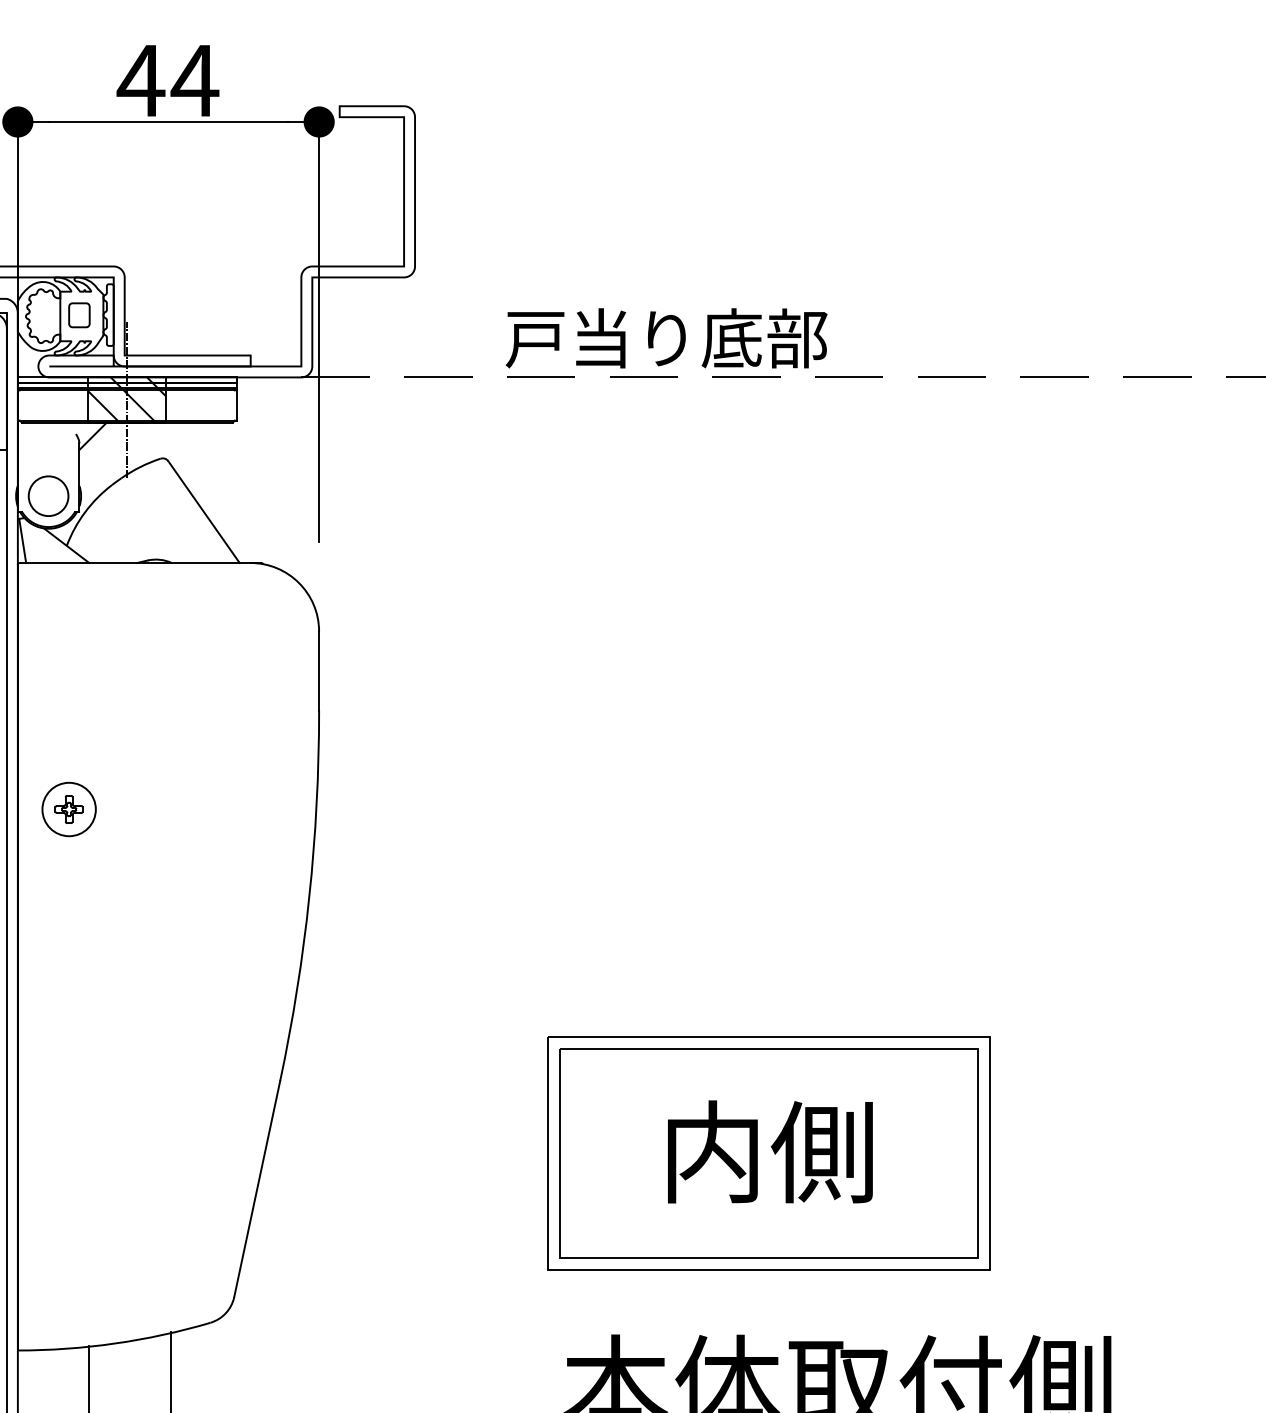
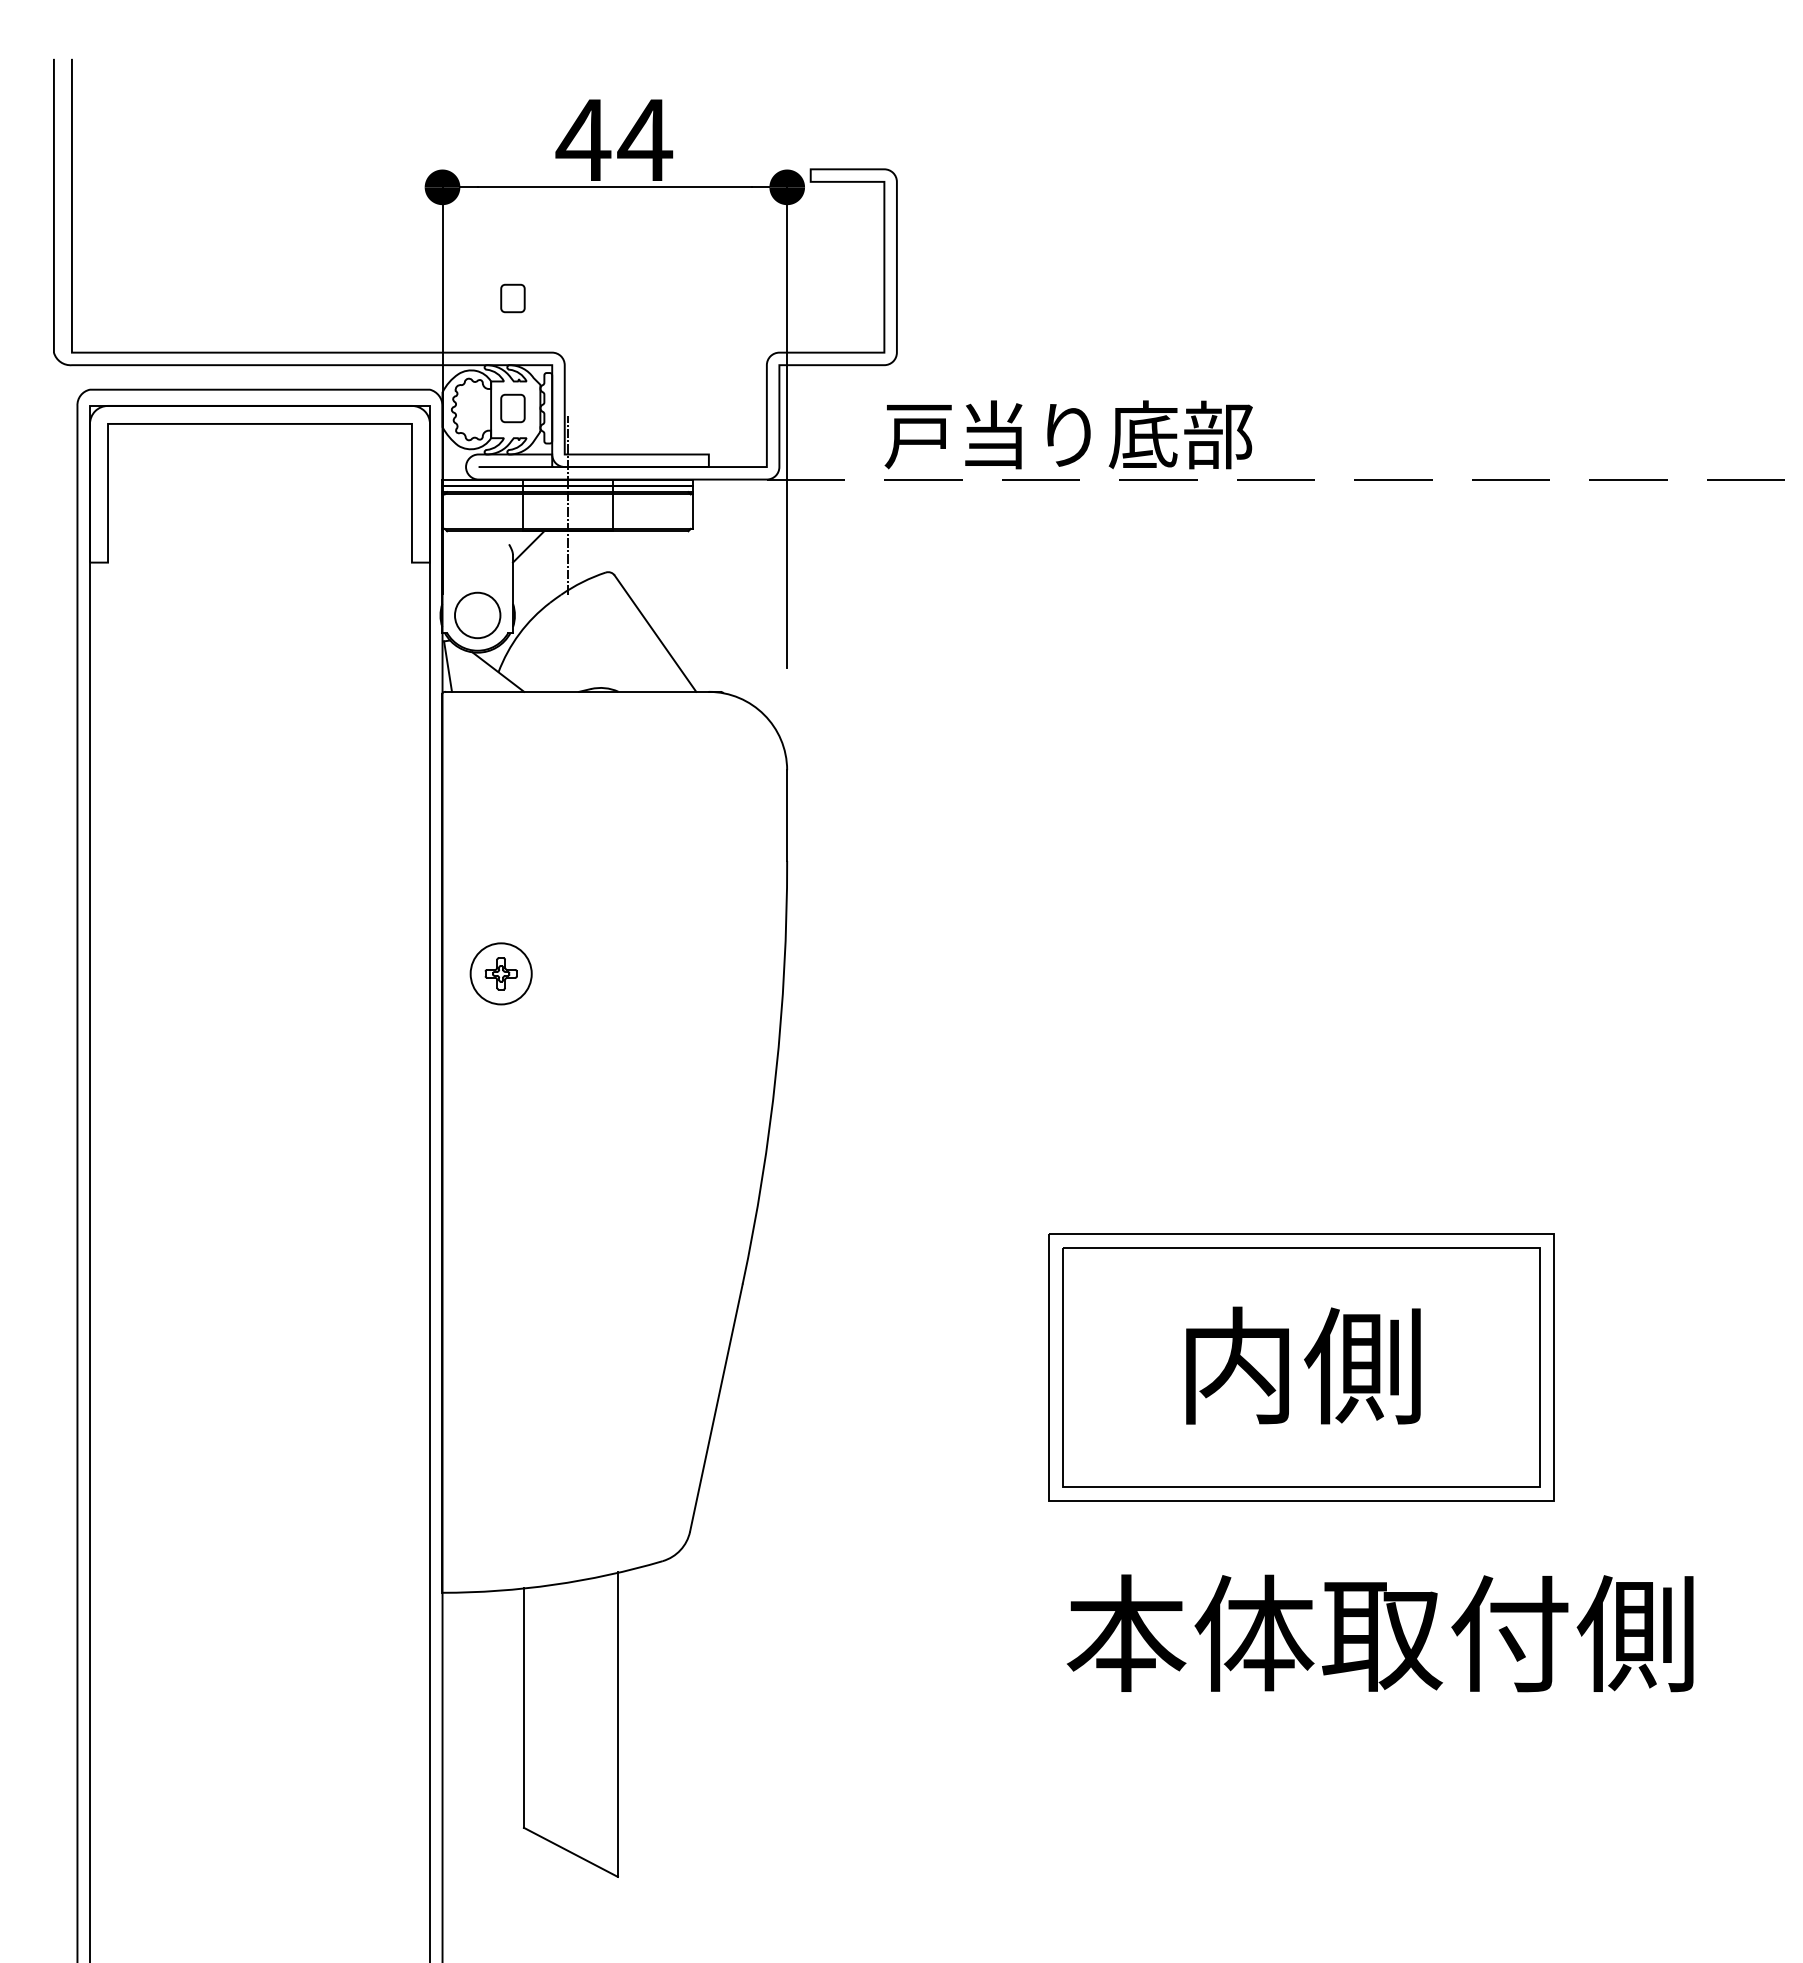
part: (79, 219) -> (512, 298), added
text: (666, 338) -> (1068, 434), moved
hatch: (127, 400) -> (567, 505), removed

